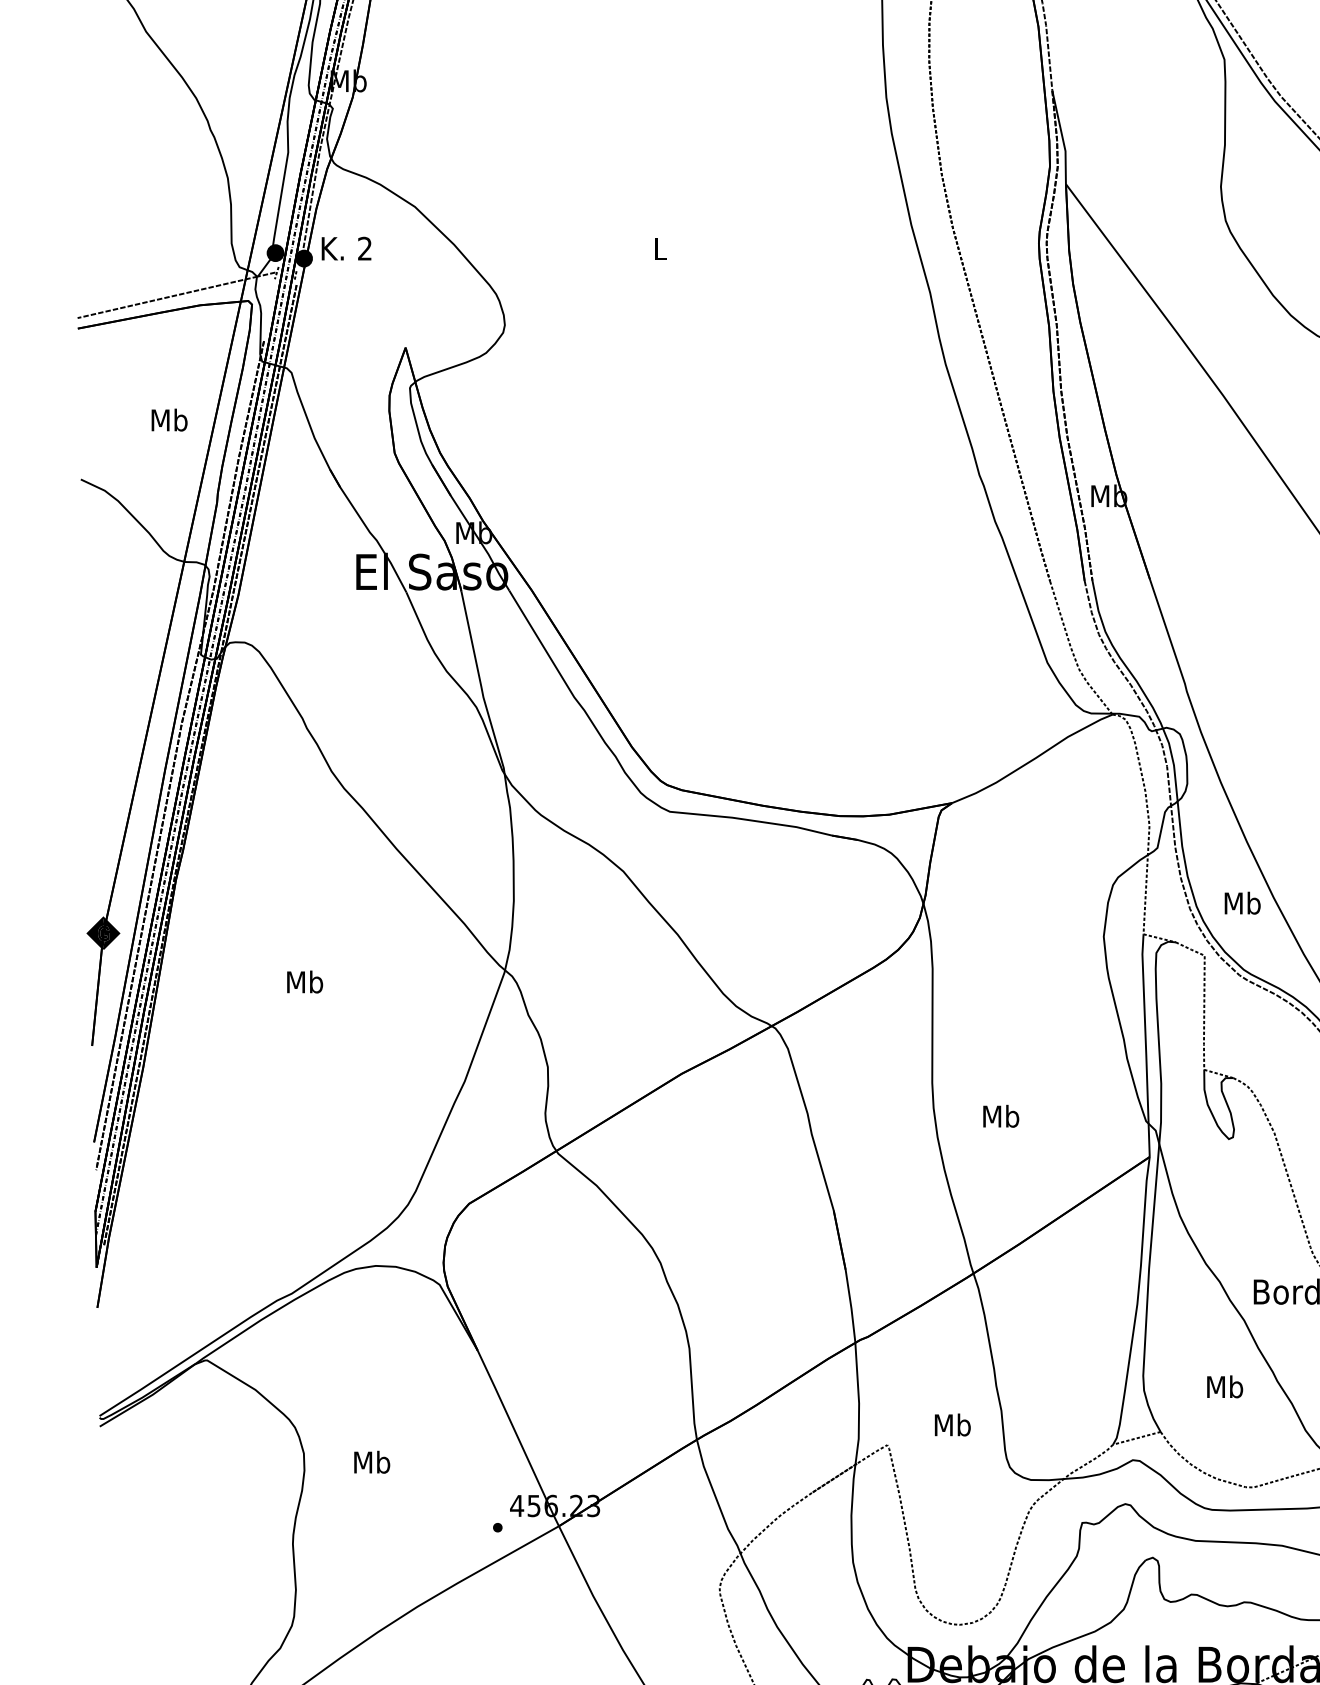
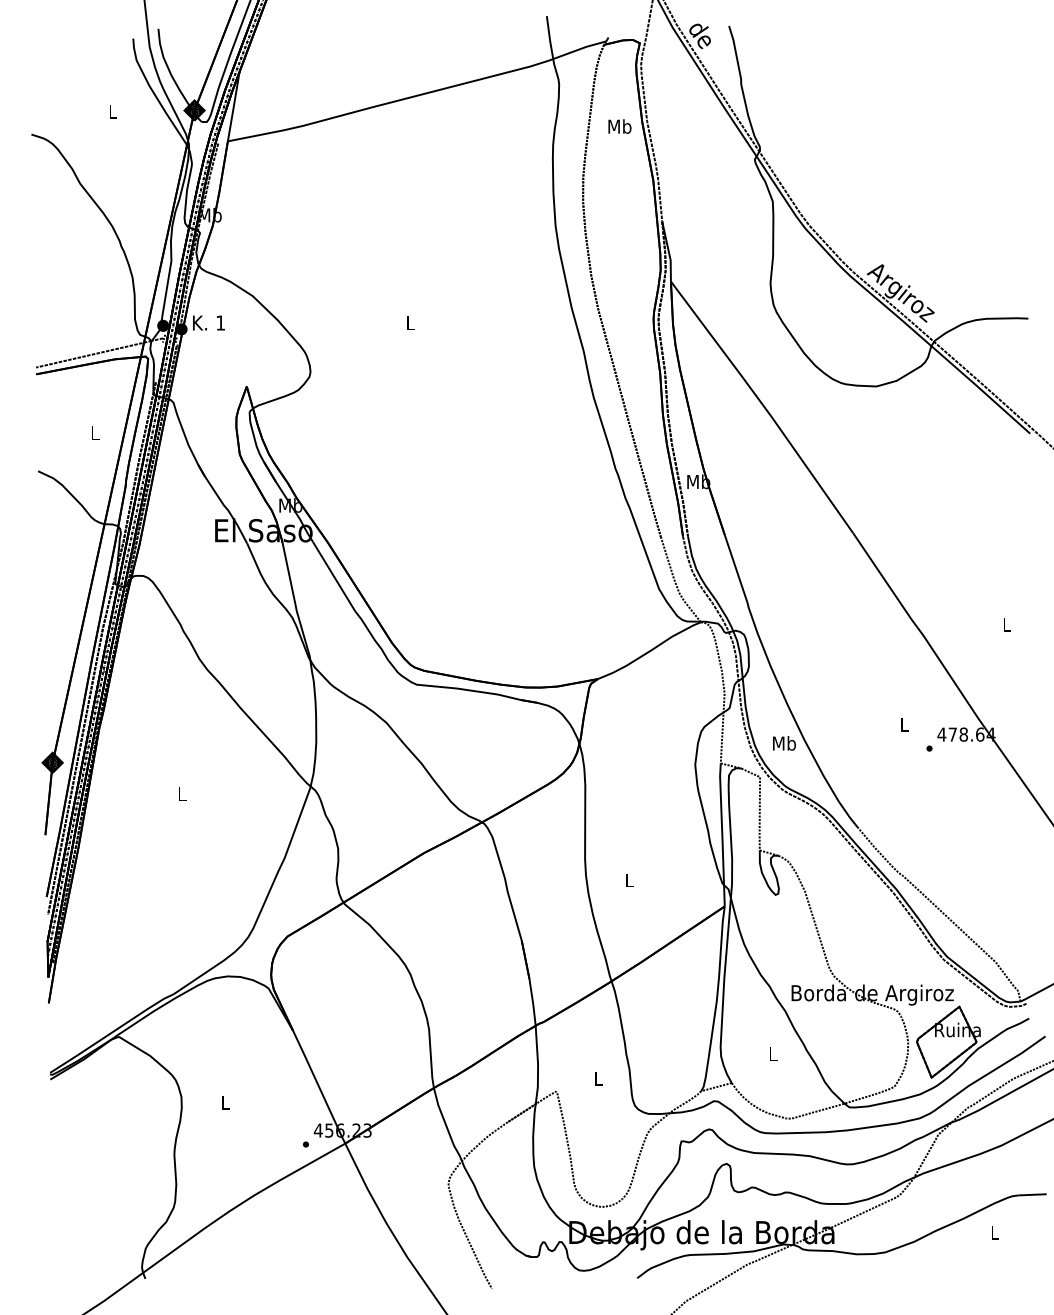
text: (364, 247) -> (220, 322), 2 -> 1
text: (168, 419) -> (94, 432), Mb -> L
text: (303, 981) -> (181, 793), Mb -> L
text: (999, 1116) -> (628, 880), Mb -> L
text: (1224, 1385) -> (772, 1053), Mb -> L
text: (951, 1424) -> (597, 1078), Mb -> L
text: (370, 1462) -> (224, 1102), Mb -> L

